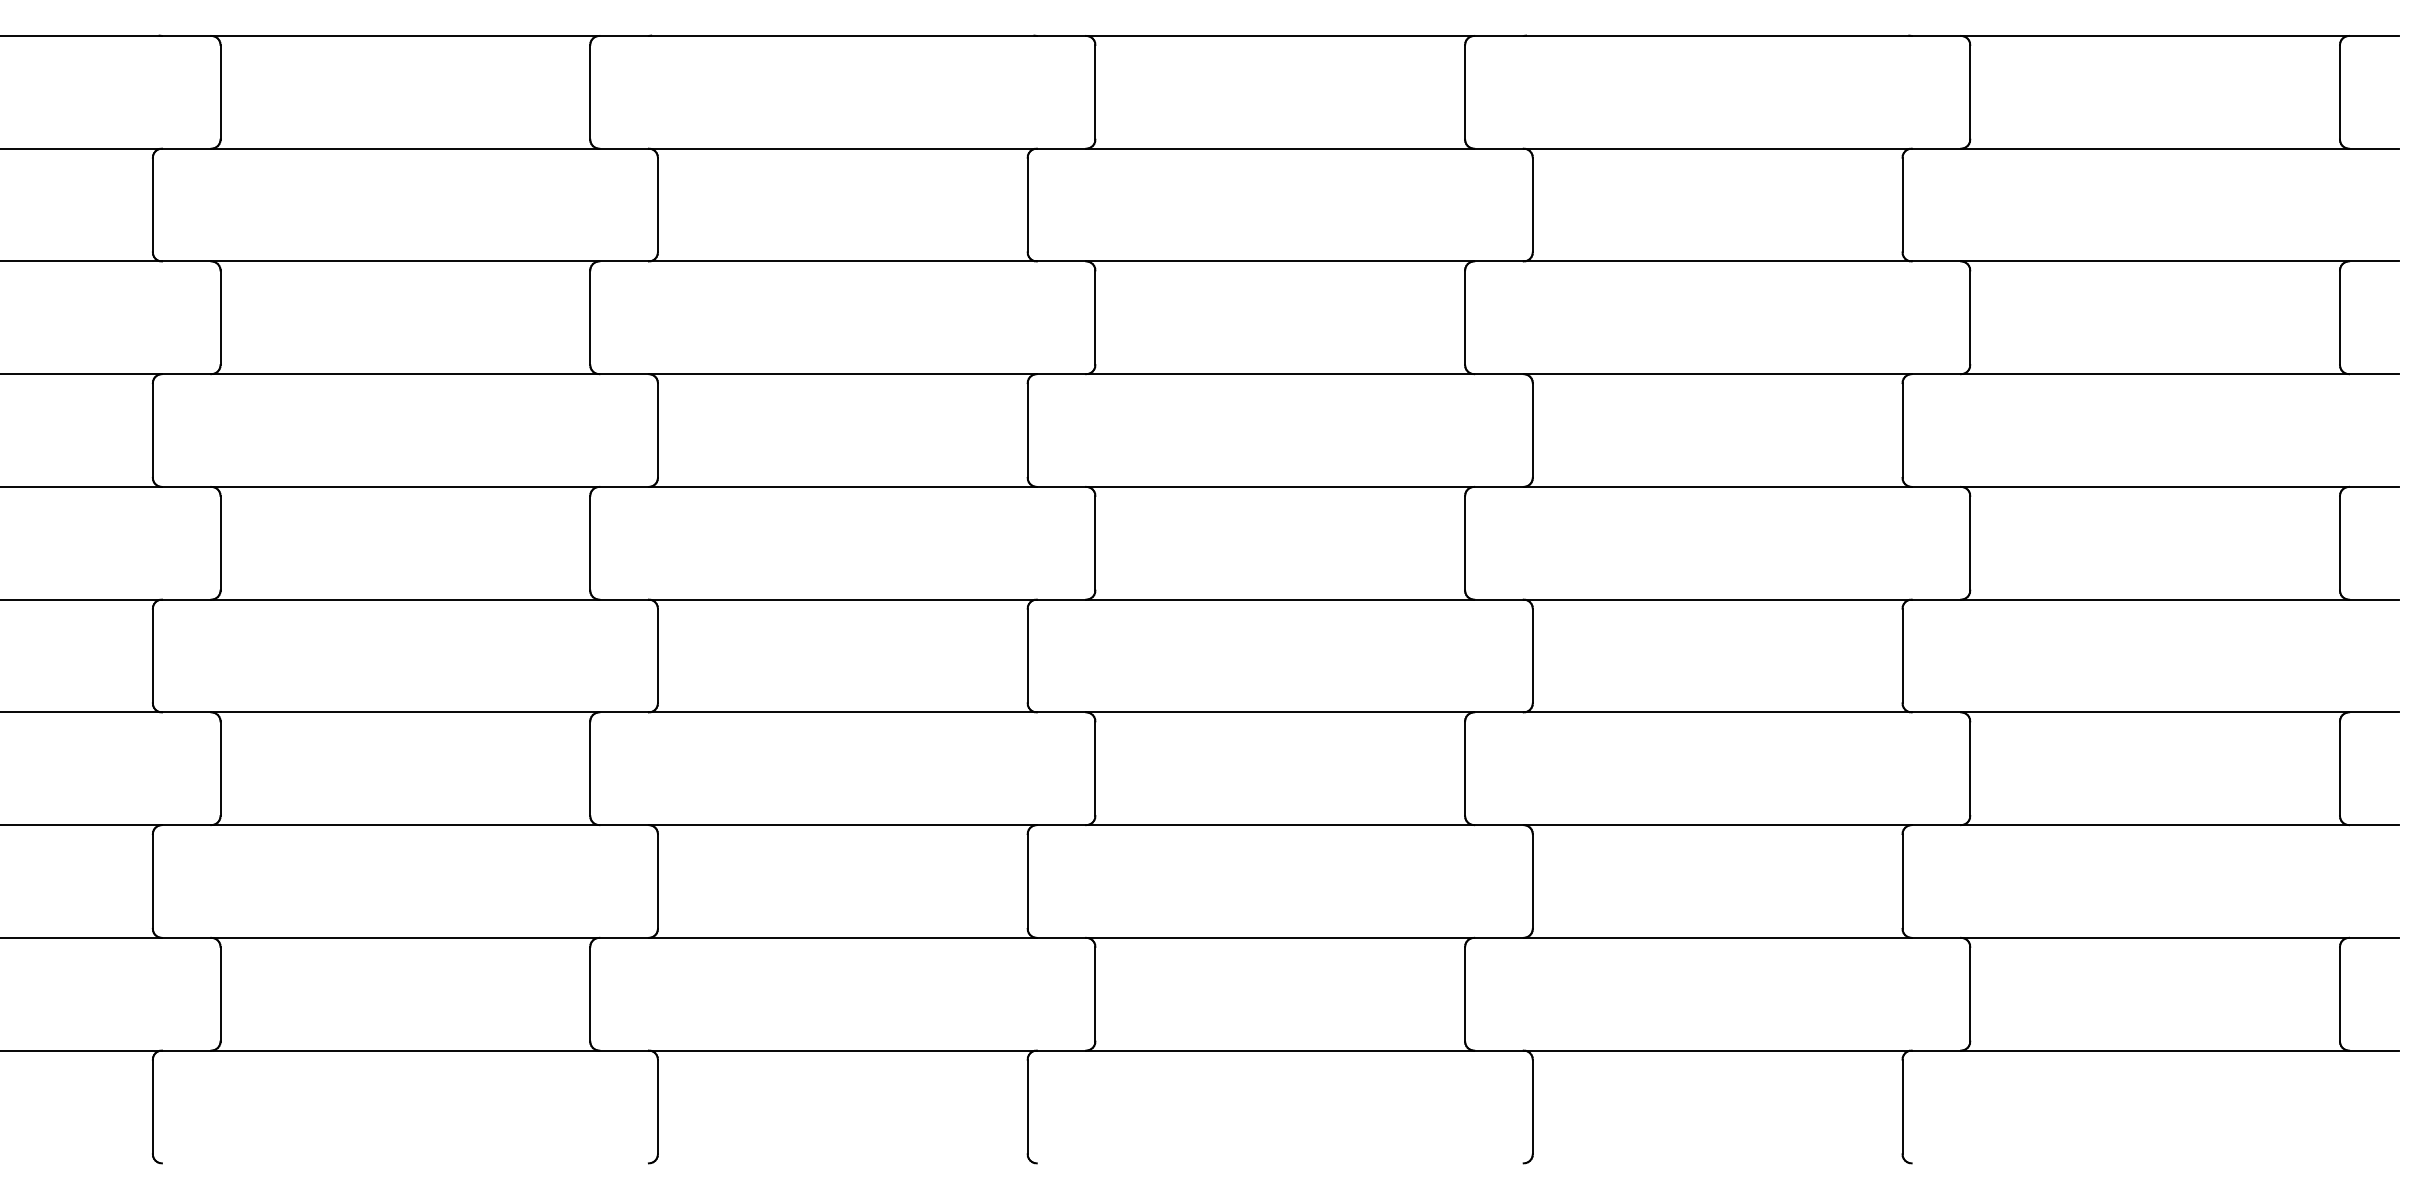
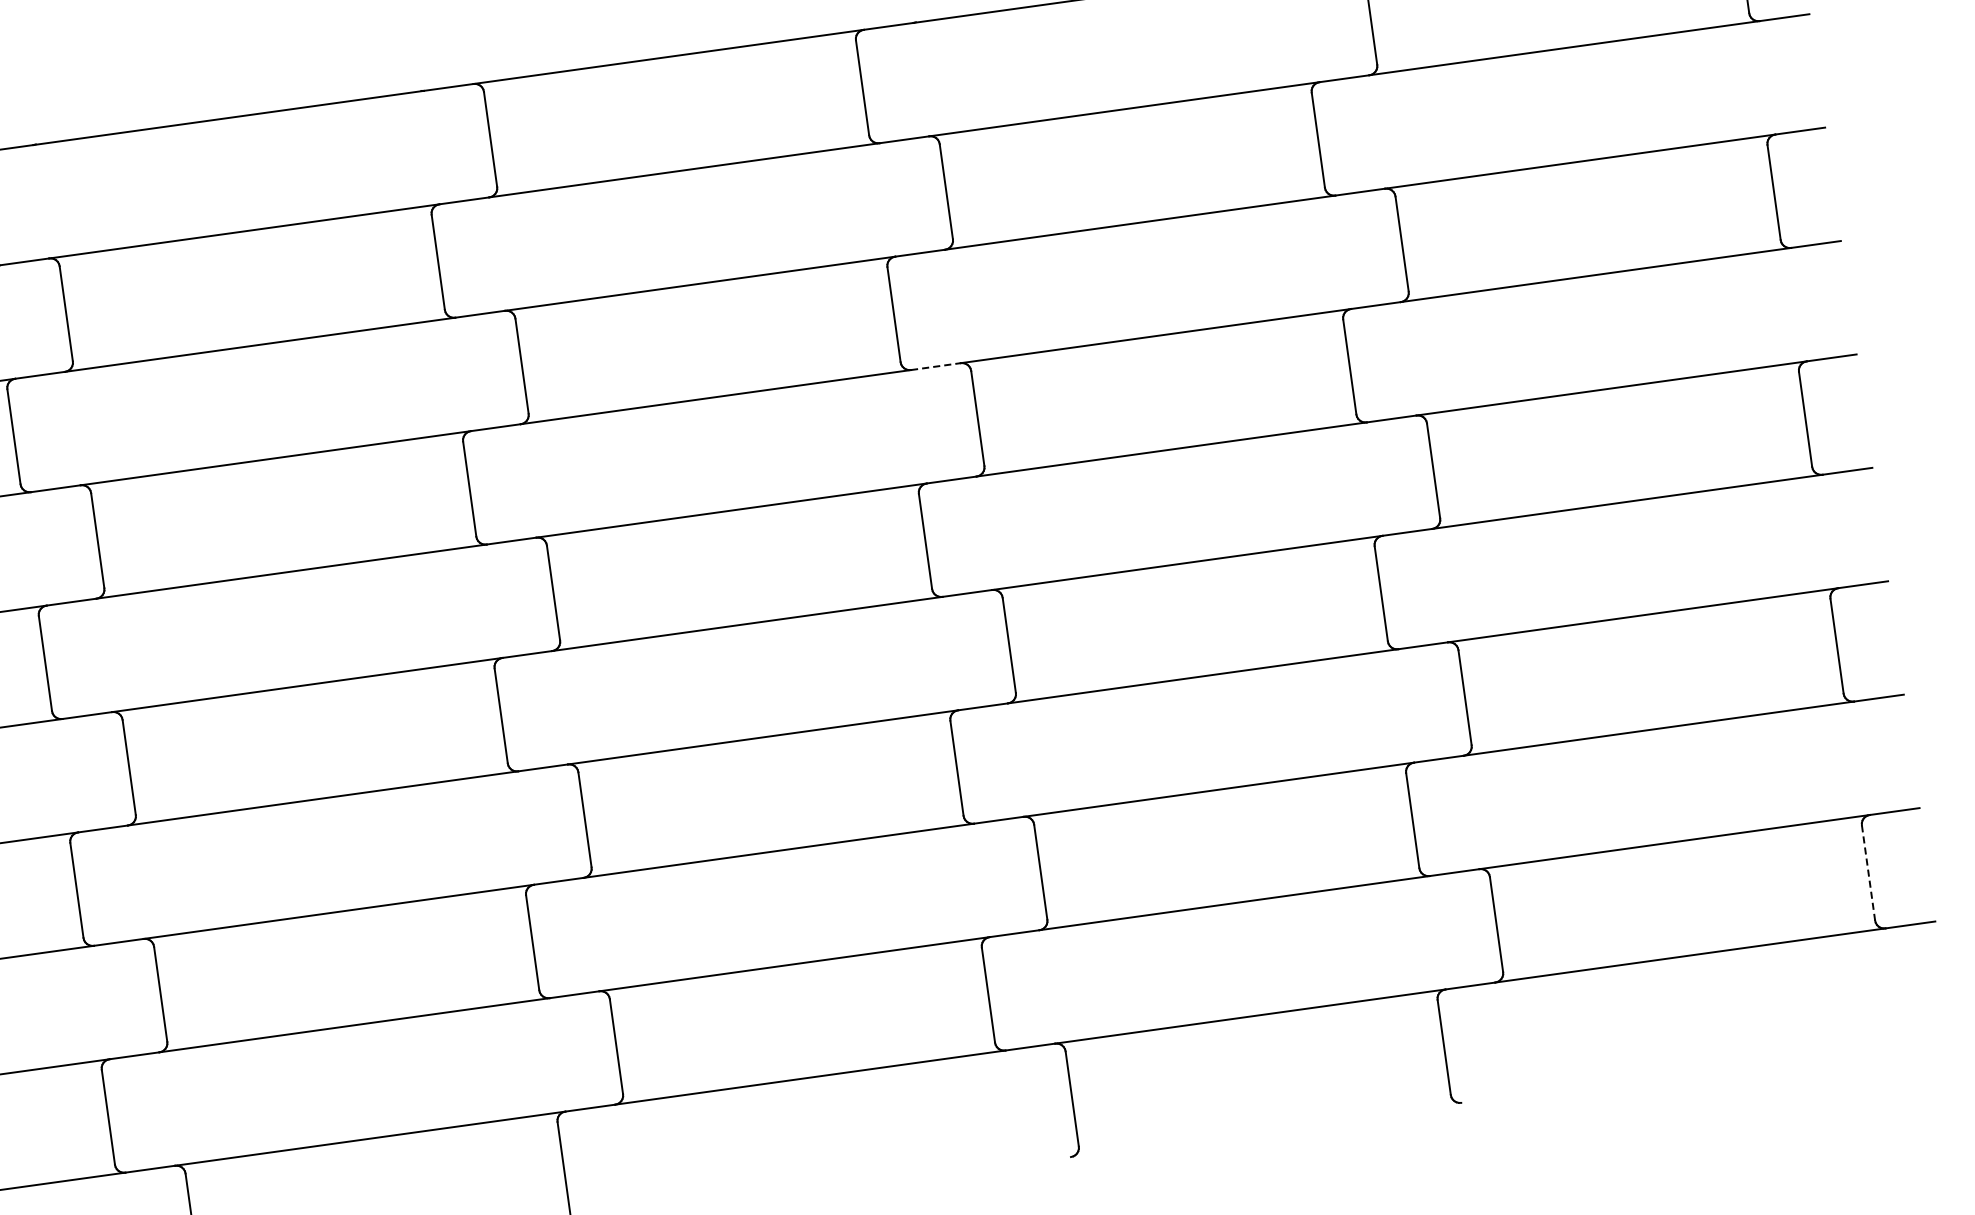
line: (1498, 374) -> (935, 367), solid -> dashed
line: (2340, 994) -> (1869, 873), solid -> dashed

